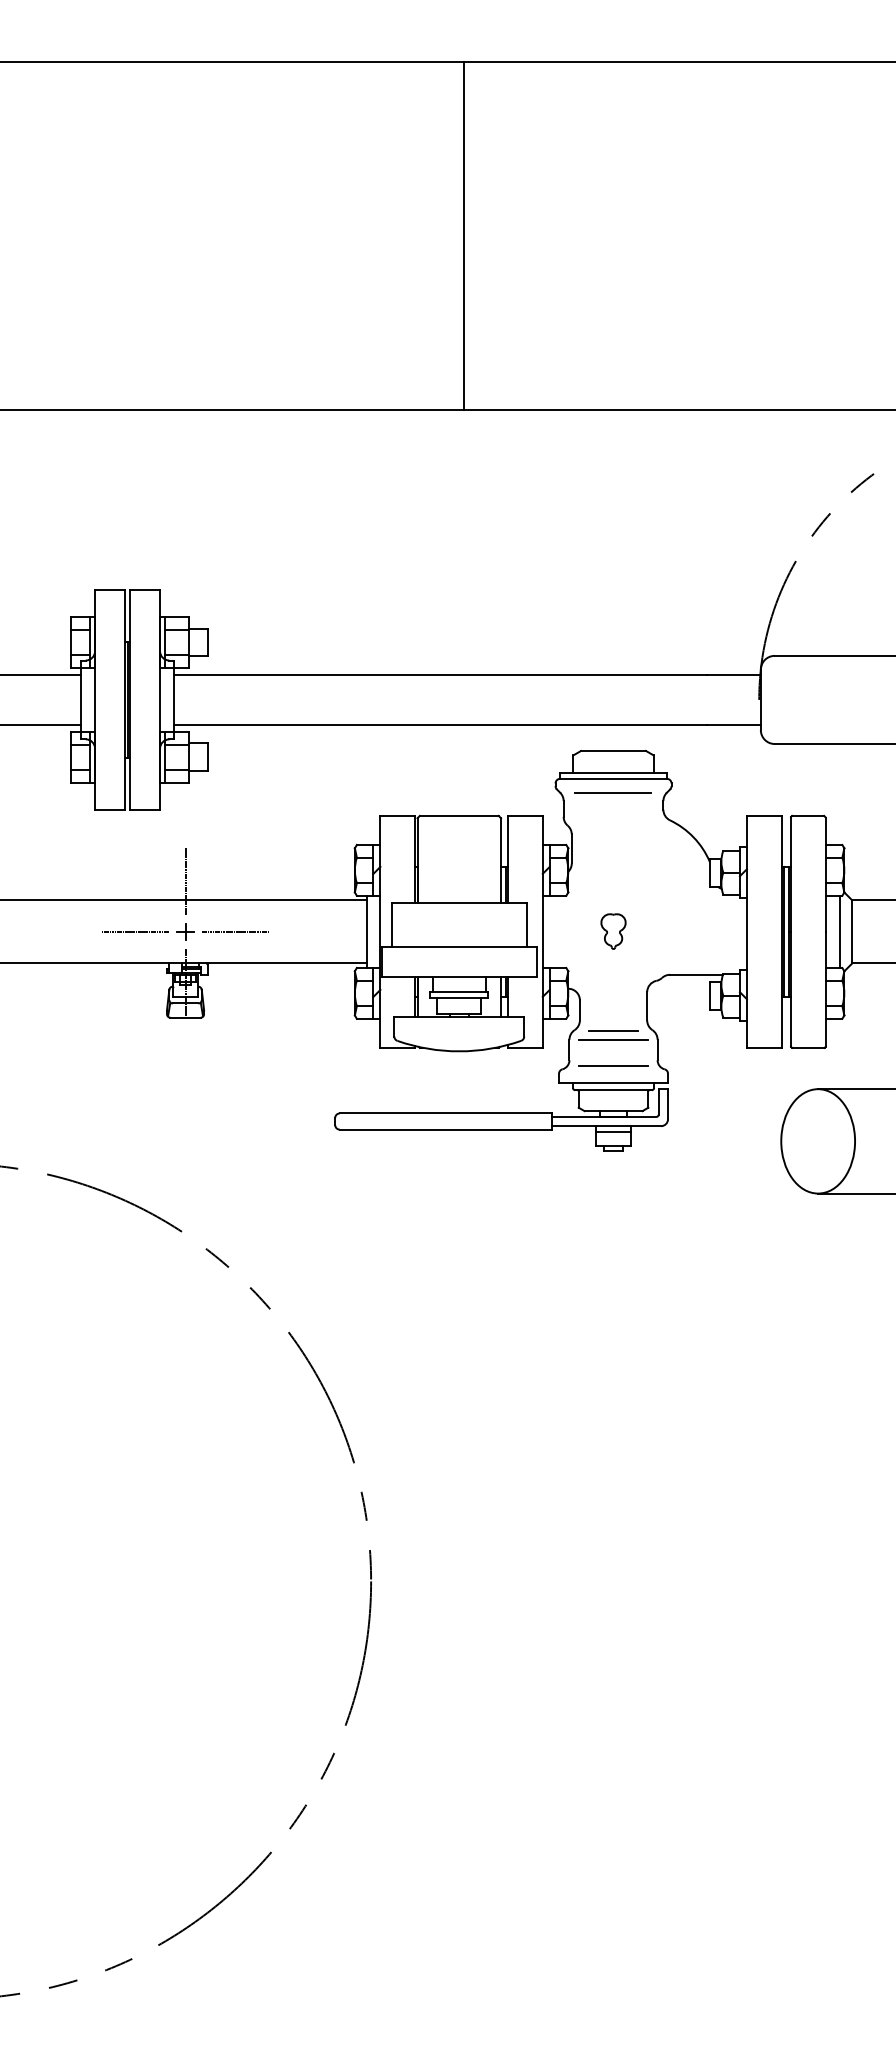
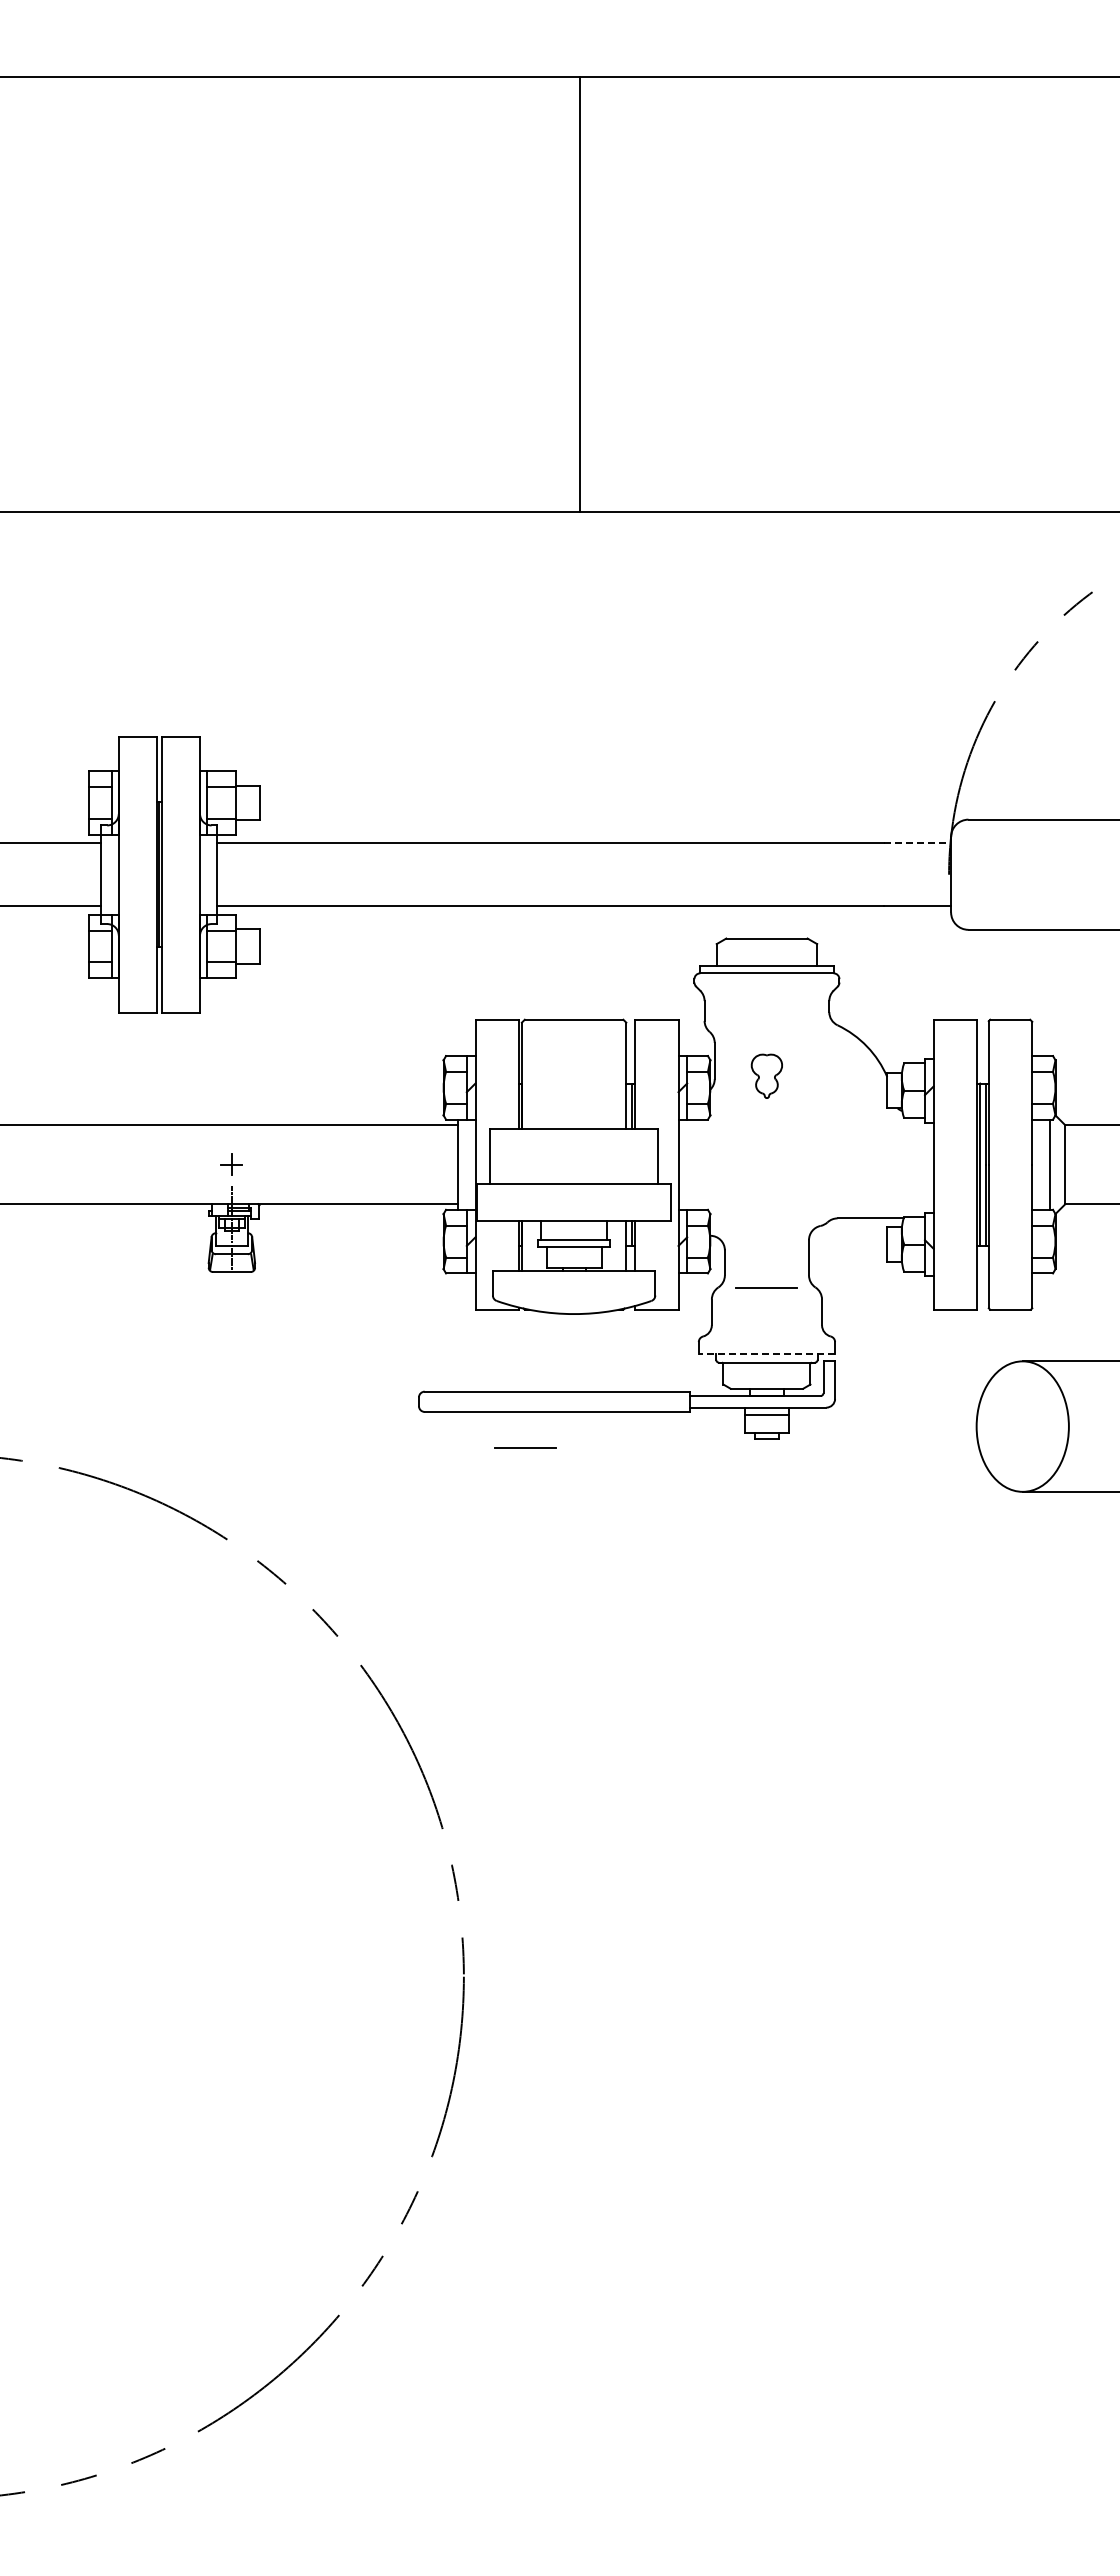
line: (734, 674) -> (918, 843), solid -> dashed
line: (612, 792) -> (765, 990), removed
line: (185, 881) -> (231, 1101), removed
part: (613, 930) -> (766, 1075), moved
line: (134, 931) -> (167, 1164), removed
line: (235, 931) -> (294, 1164), removed
line: (613, 1039) -> (766, 1299), removed
line: (613, 1065) -> (766, 1331), removed
line: (613, 1082) -> (766, 1353), solid -> dashed
line: (420, 1158) -> (525, 1447), added

